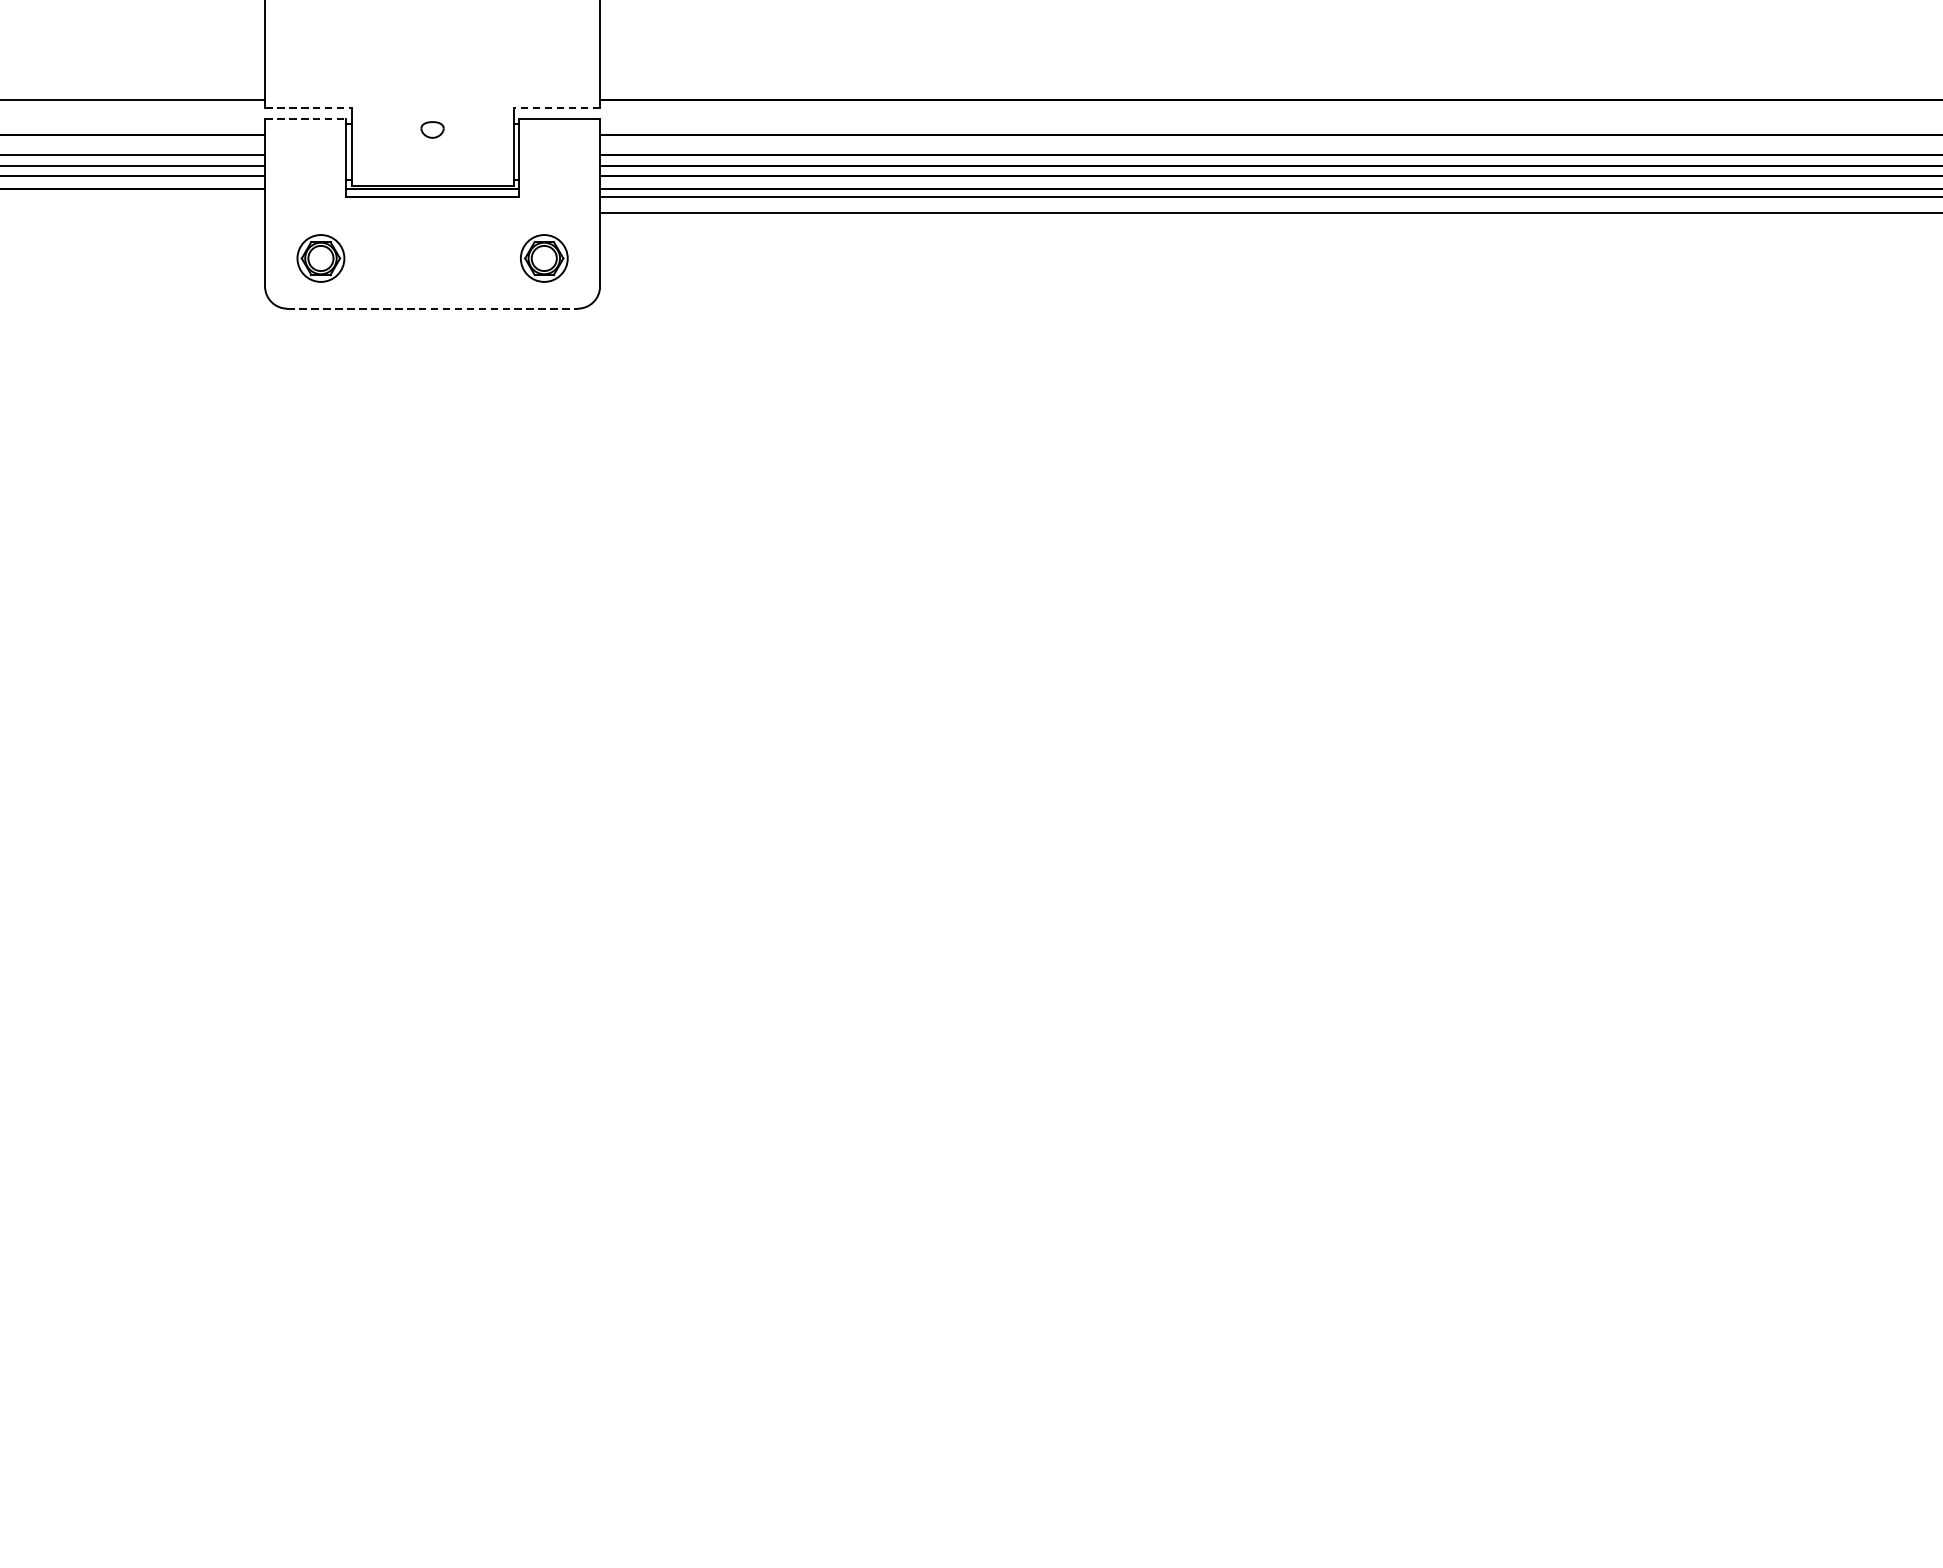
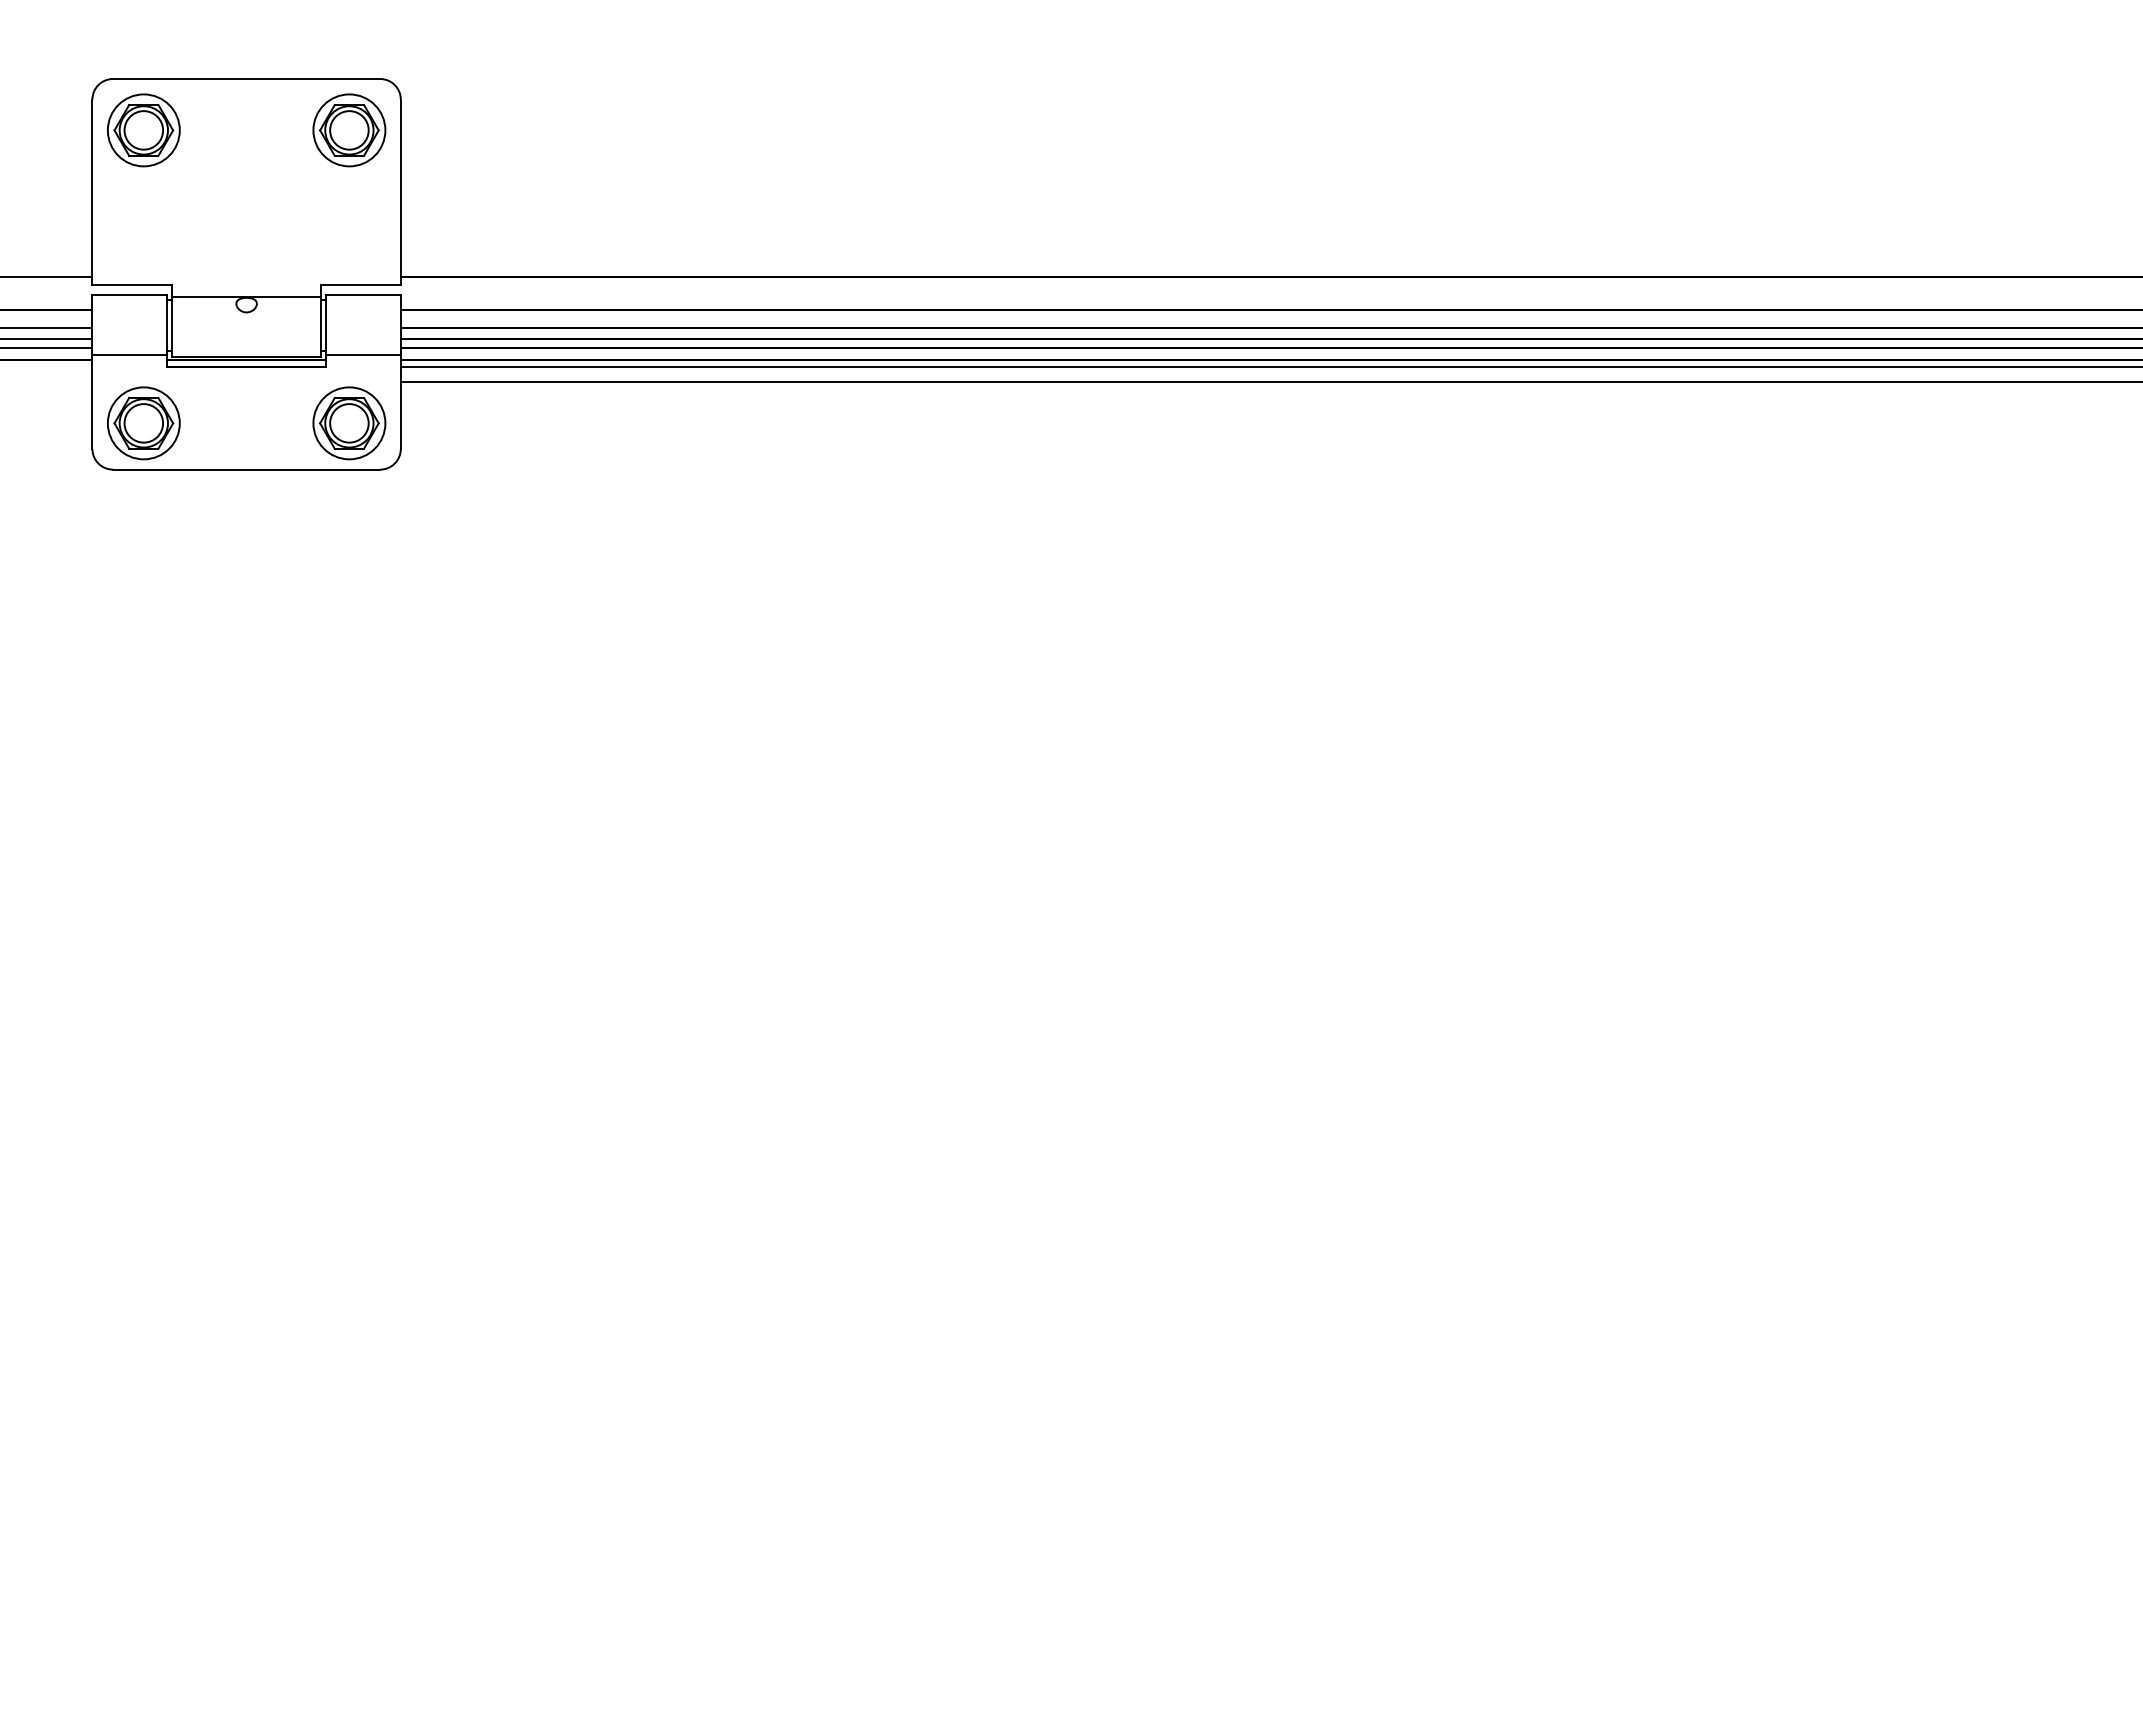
line: (308, 107) -> (132, 284), dashed -> solid
line: (556, 107) -> (360, 284), dashed -> solid
line: (306, 118) -> (130, 294), dashed -> solid
line: (432, 120) -> (246, 296), added
line: (305, 183) -> (129, 354), added
line: (559, 183) -> (363, 354), added
part: (320, 258) -> (143, 423), size x1.67
part: (544, 258) -> (349, 423), size x1.67
line: (432, 308) -> (246, 469), dashed -> solid

